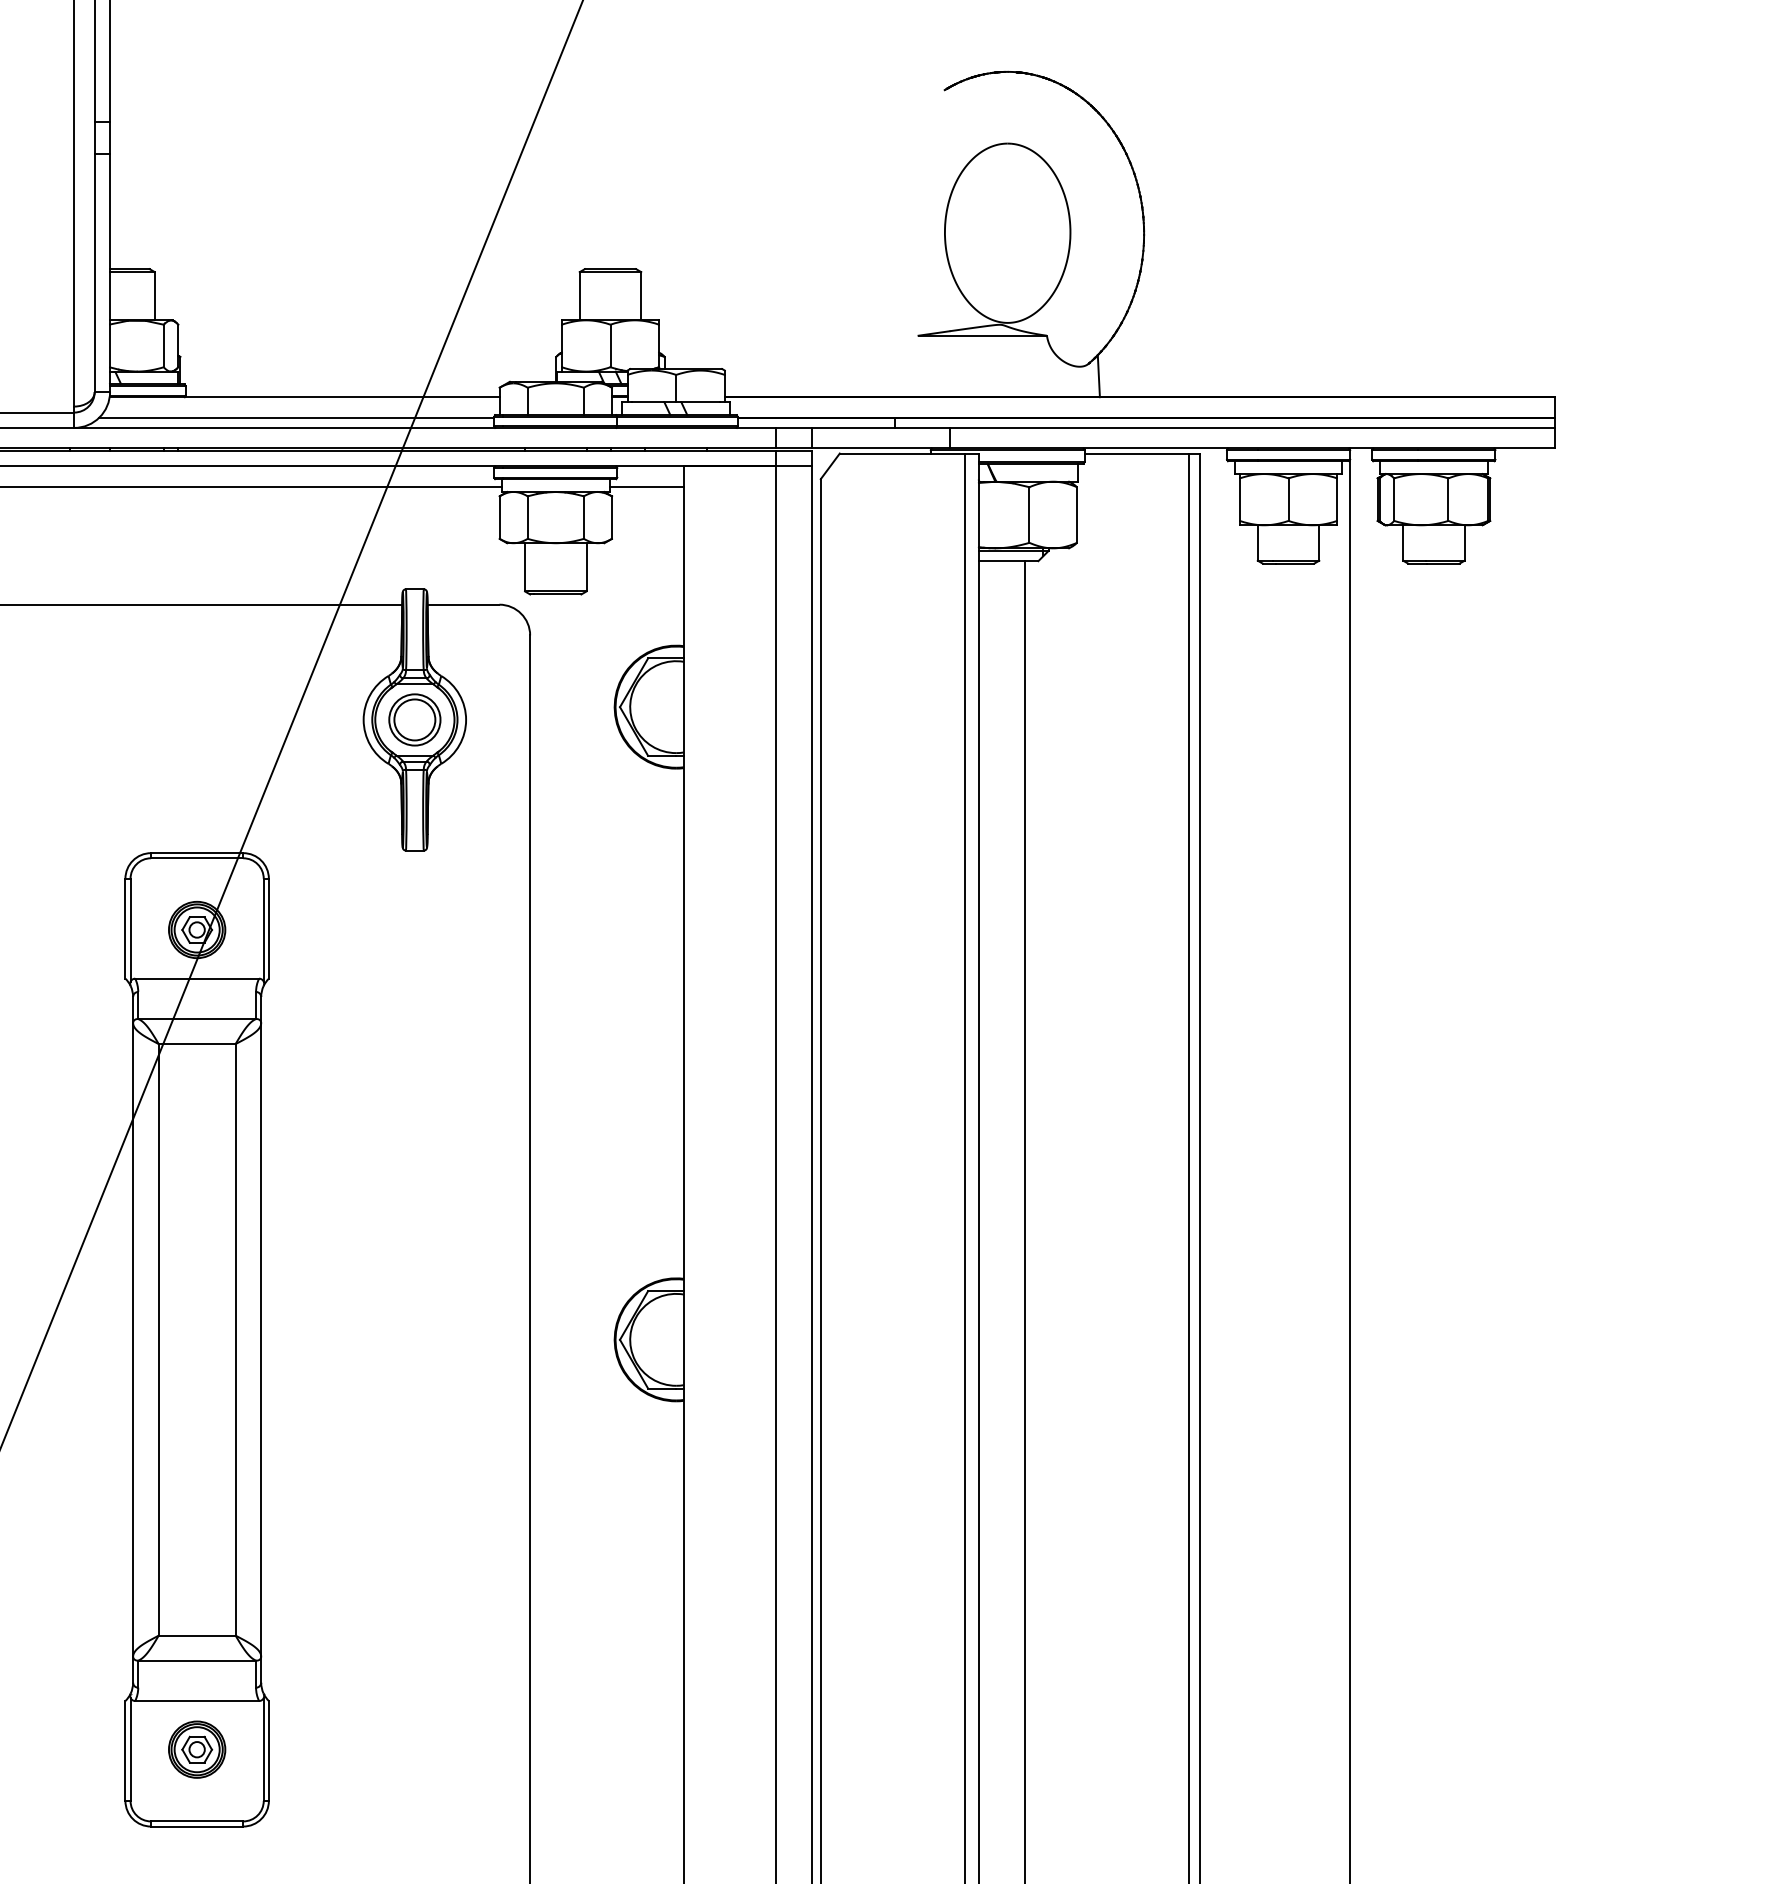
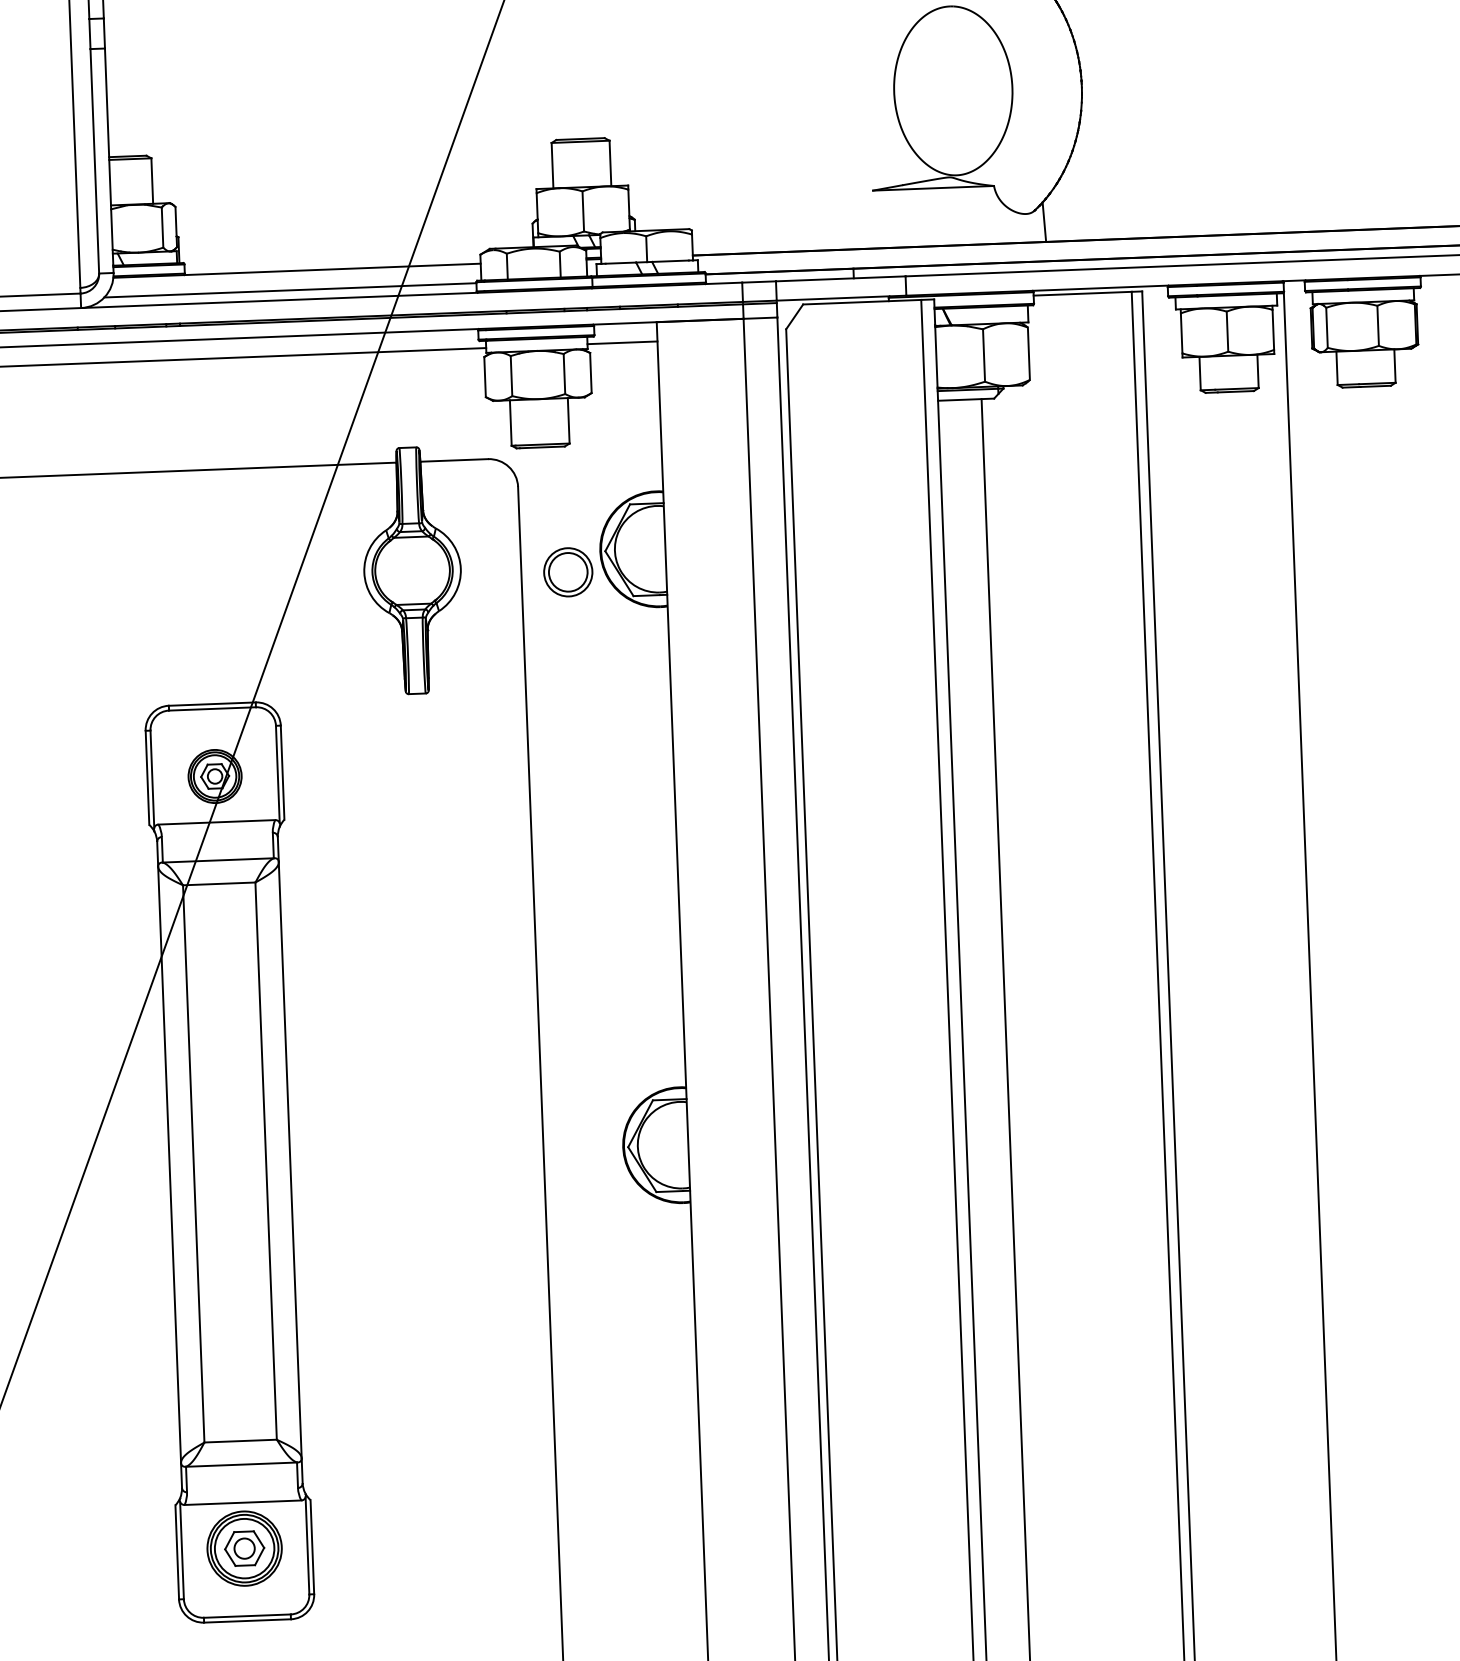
part: (414, 719) -> (567, 571), moved
part: (197, 1749) -> (245, 1548), size x1.4

